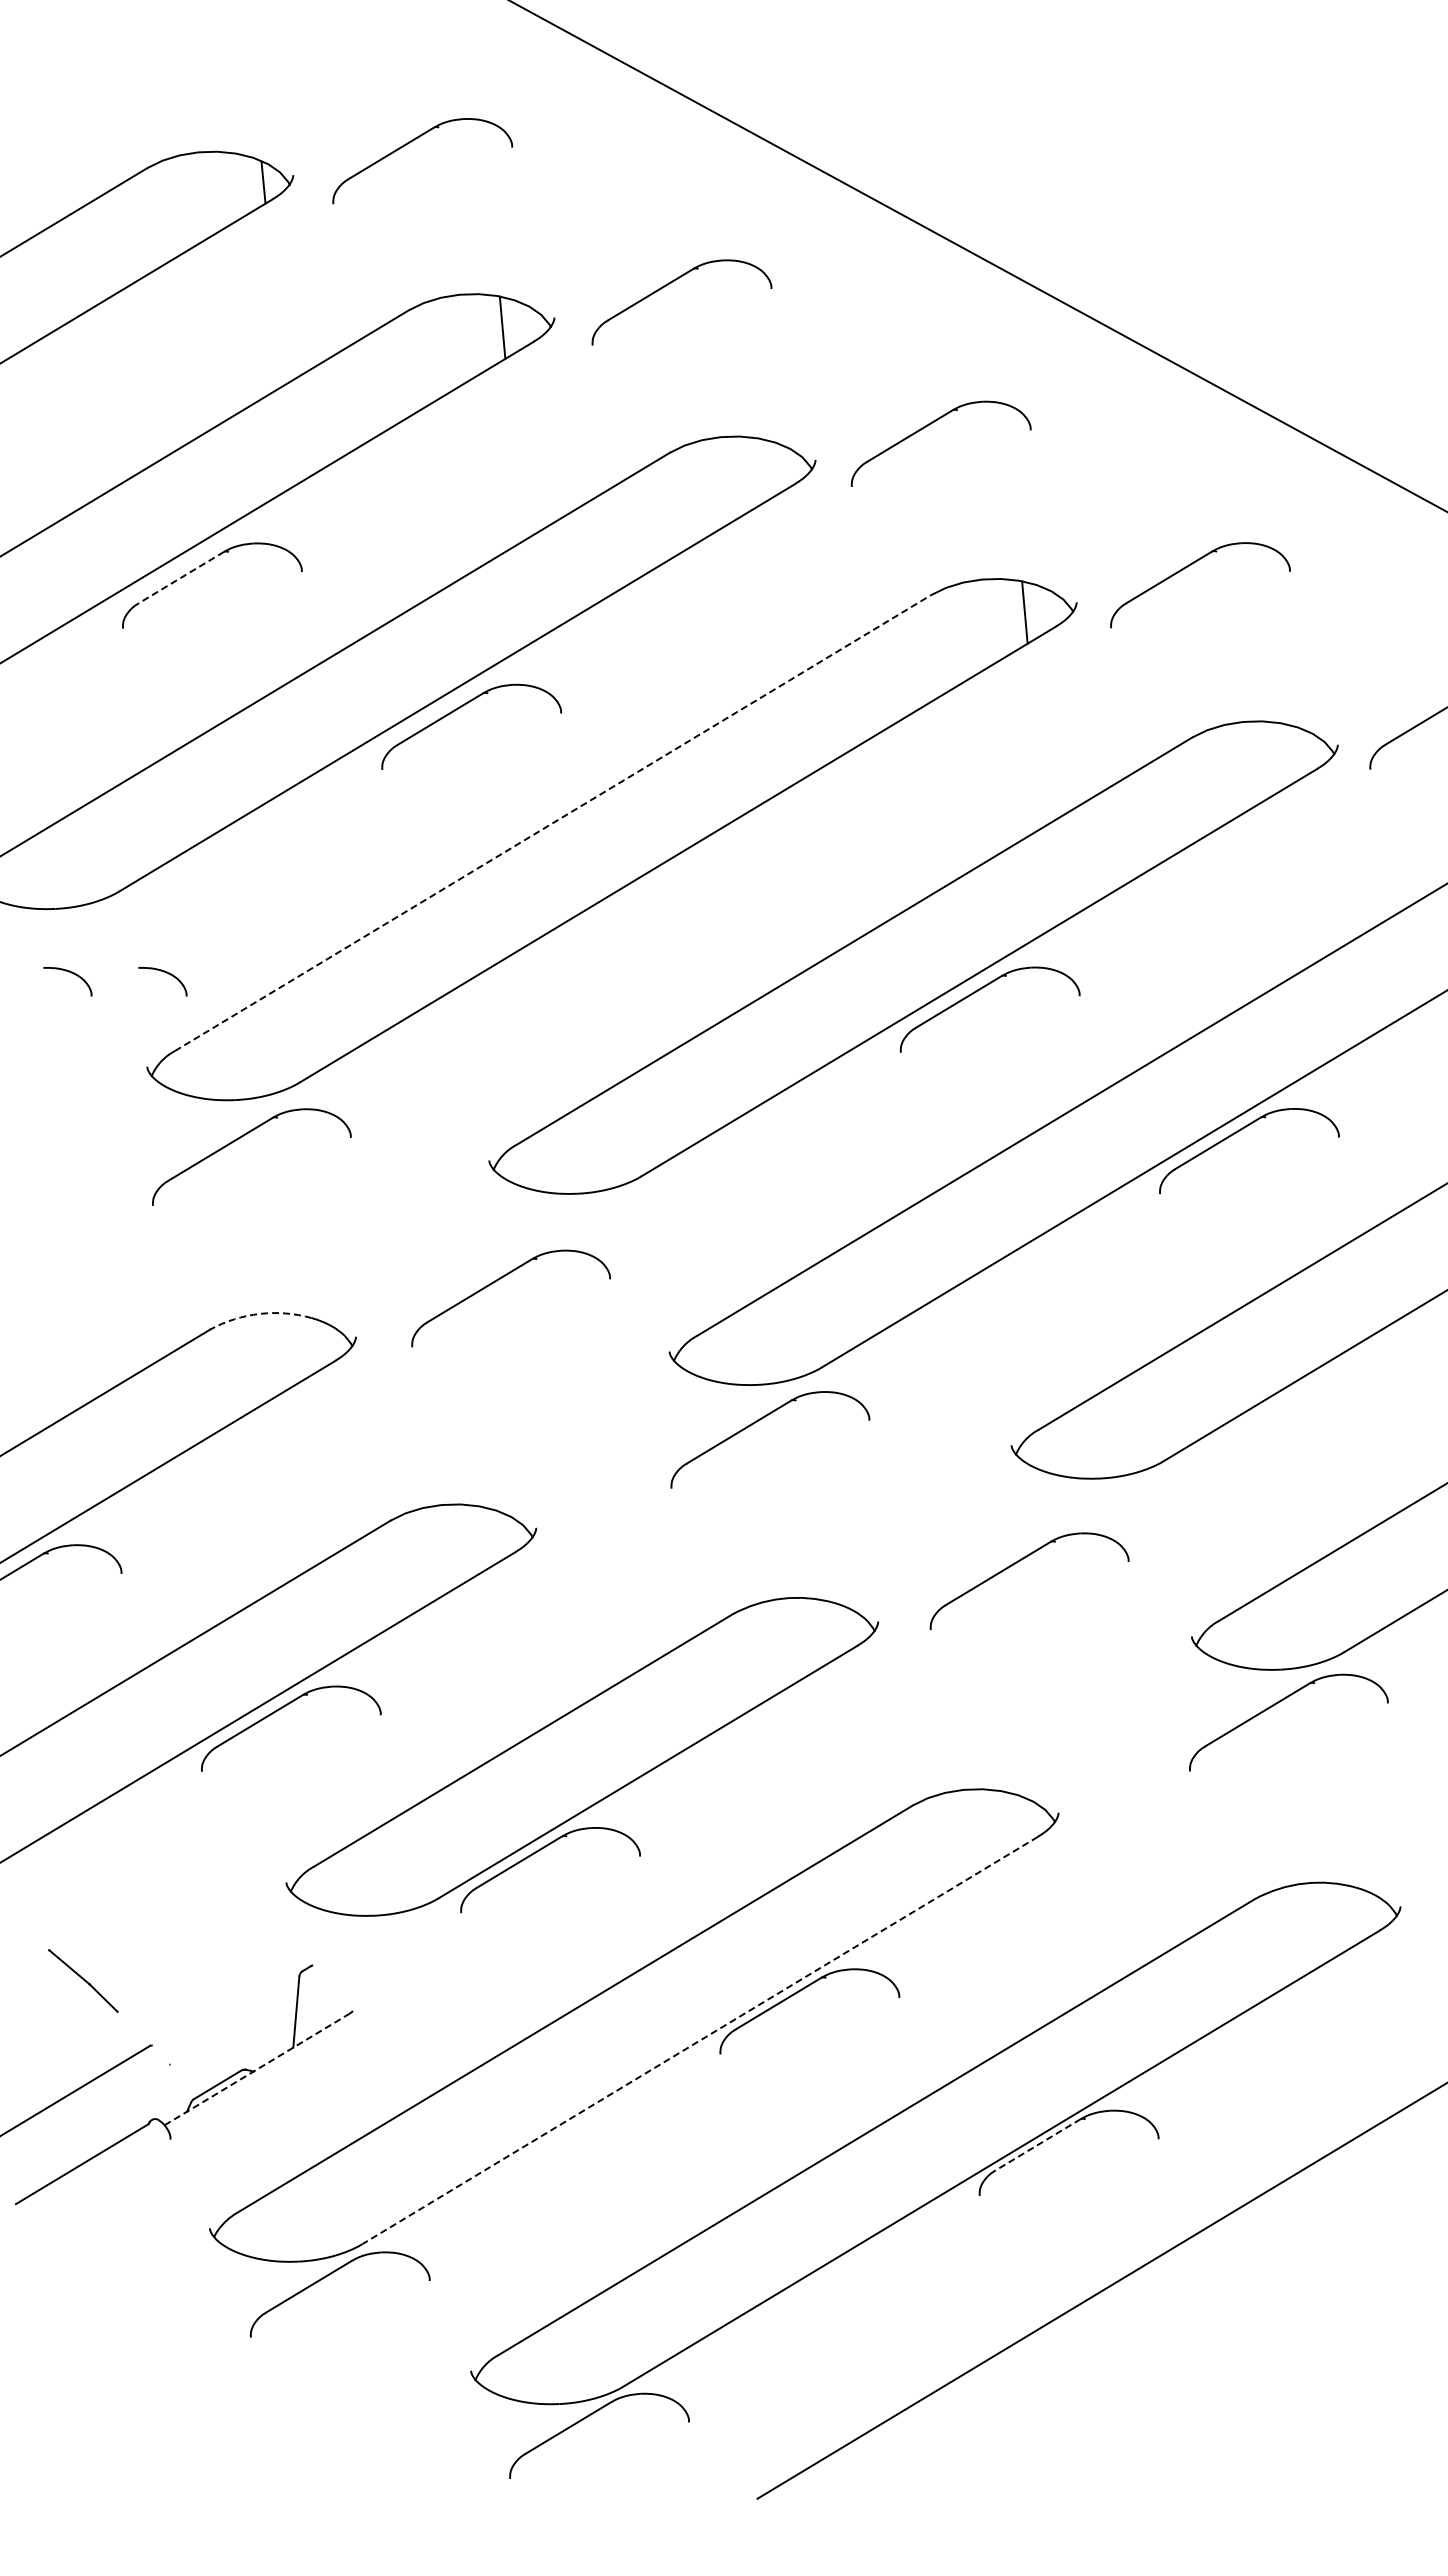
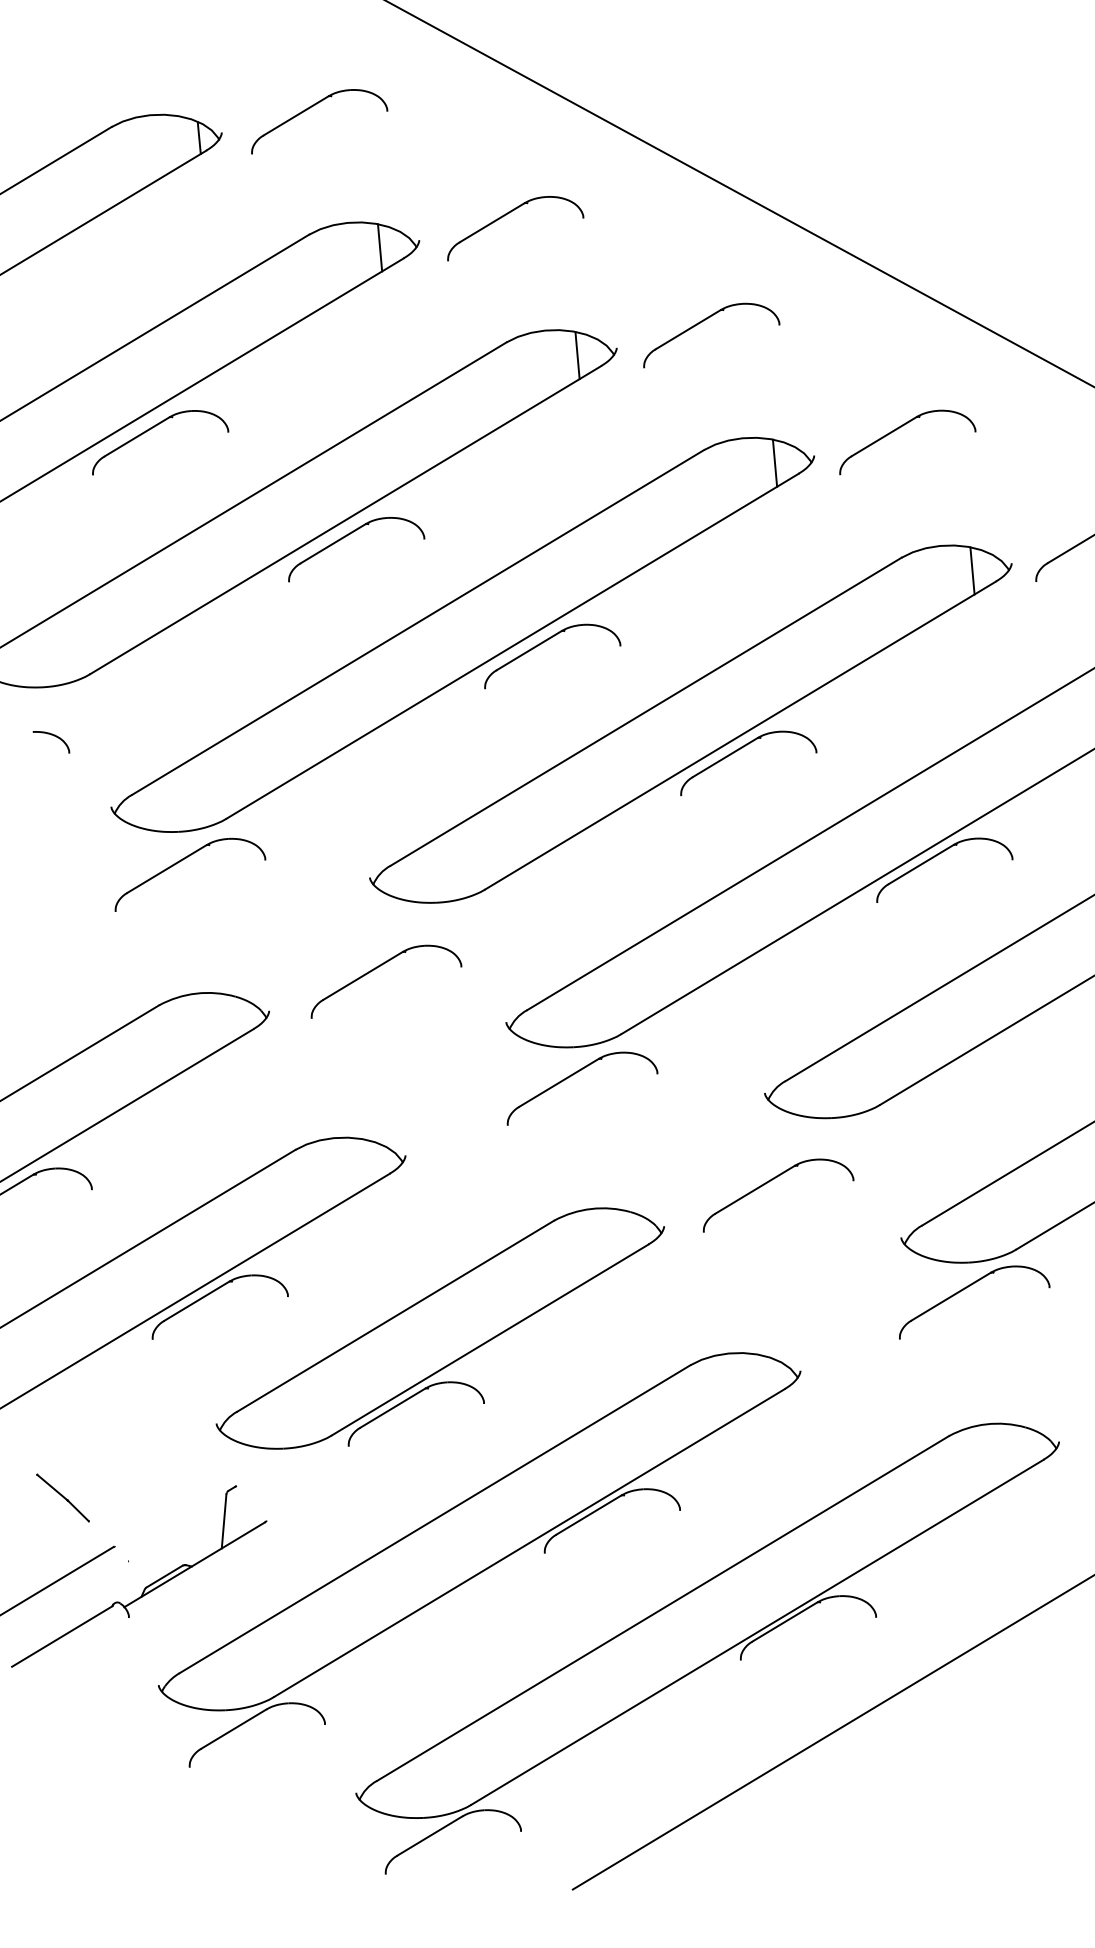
line: (763, 470) -> (577, 355), added
line: (181, 577) -> (137, 436), dashed -> solid
line: (1285, 754) -> (972, 570), added
line: (553, 822) -> (418, 621), dashed -> solid
part: (718, 850) -> (543, 643), added
curve: (166, 973) -> (125, 736), removed
arc: (259, 1313) -> (196, 993), dashed -> solid
line: (699, 2040) -> (528, 1543), dashed -> solid
line: (256, 2069) -> (193, 1564), dashed -> solid
line: (1038, 2144) -> (785, 1621), dashed -> solid

